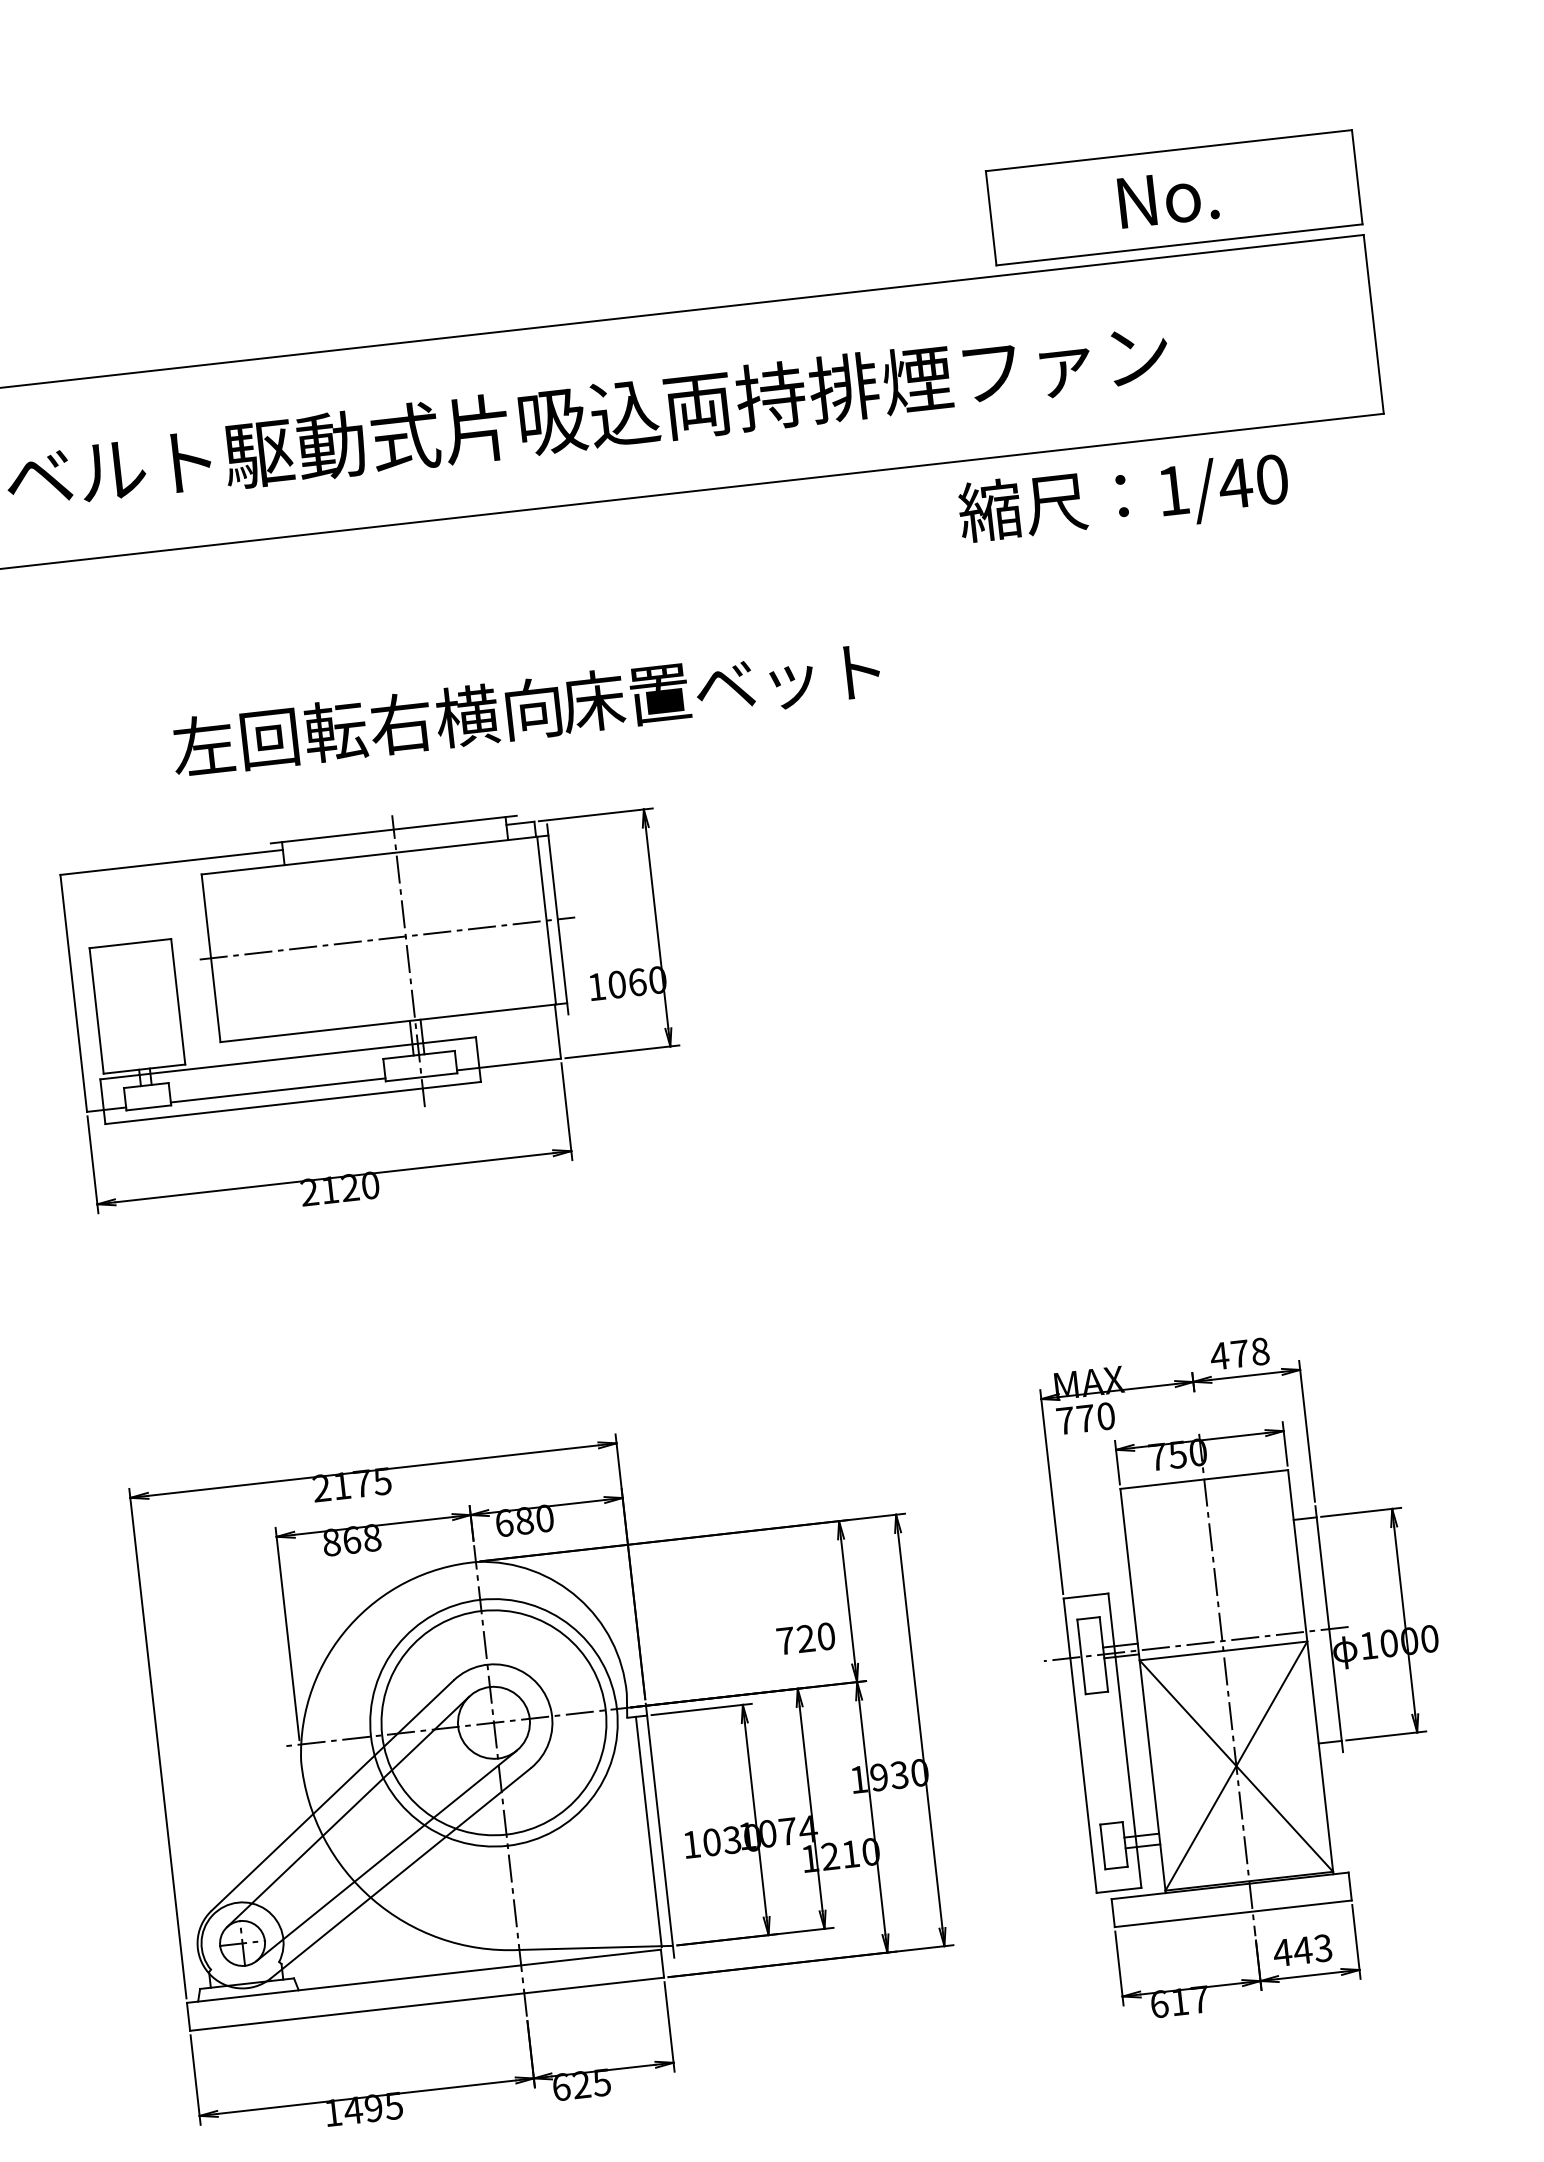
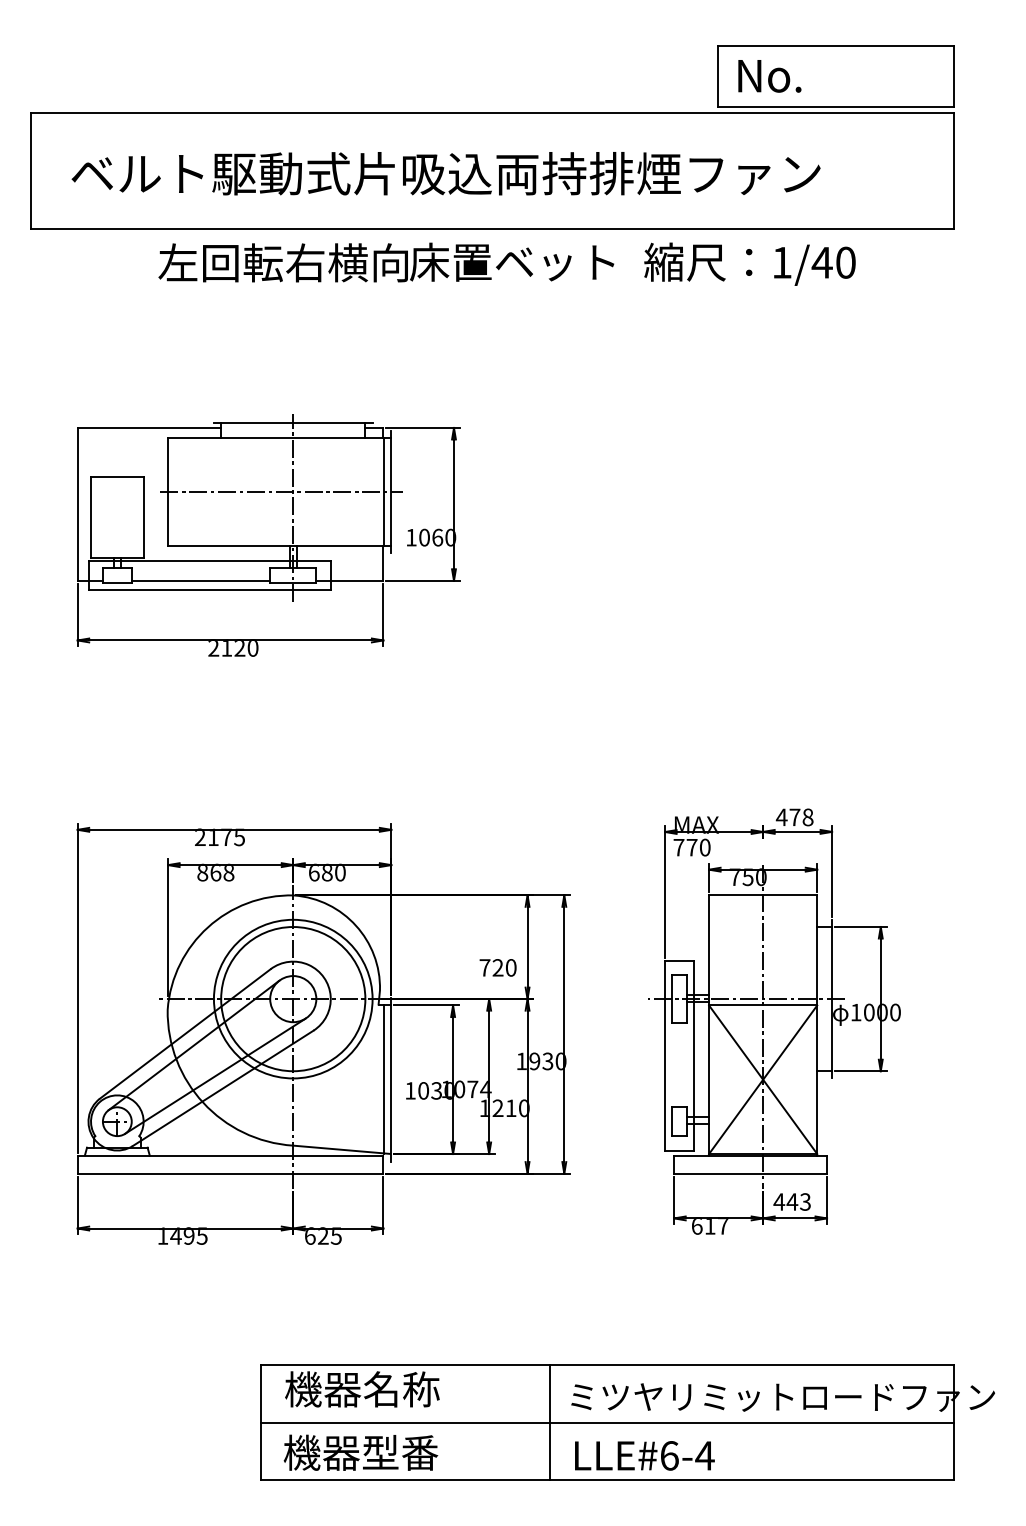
text: (1167, 198) -> (769, 76), moved
text: (1122, 497) -> (749, 263), moved
text: (526, 708) -> (386, 262), moved

